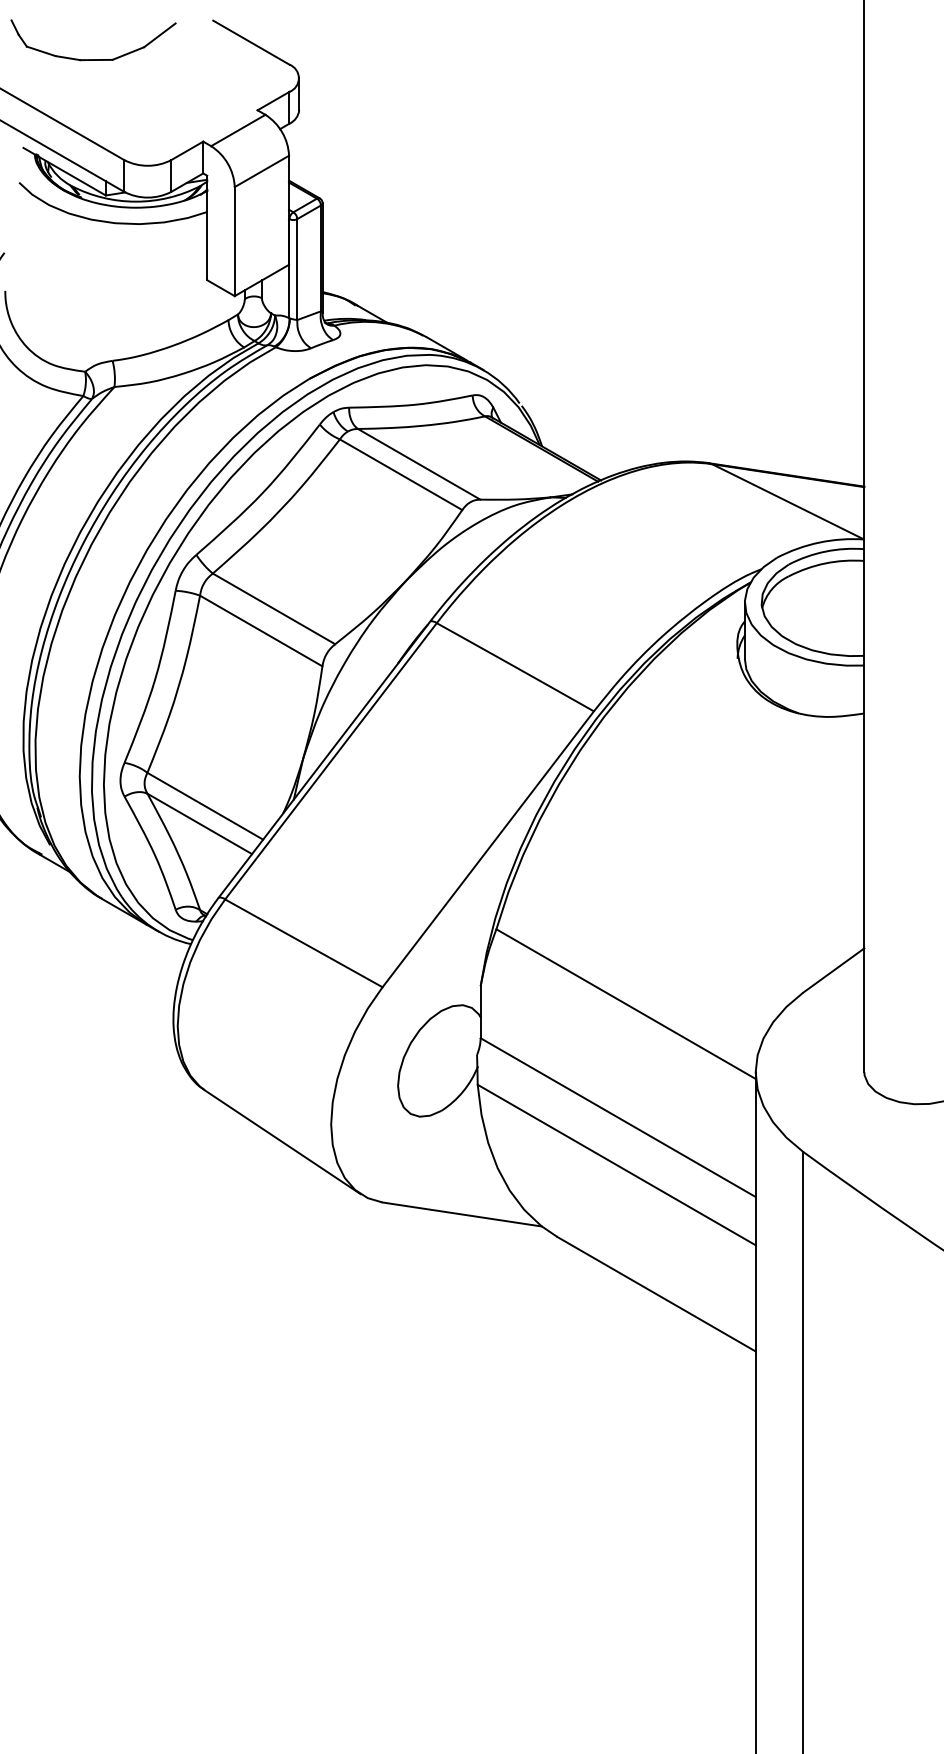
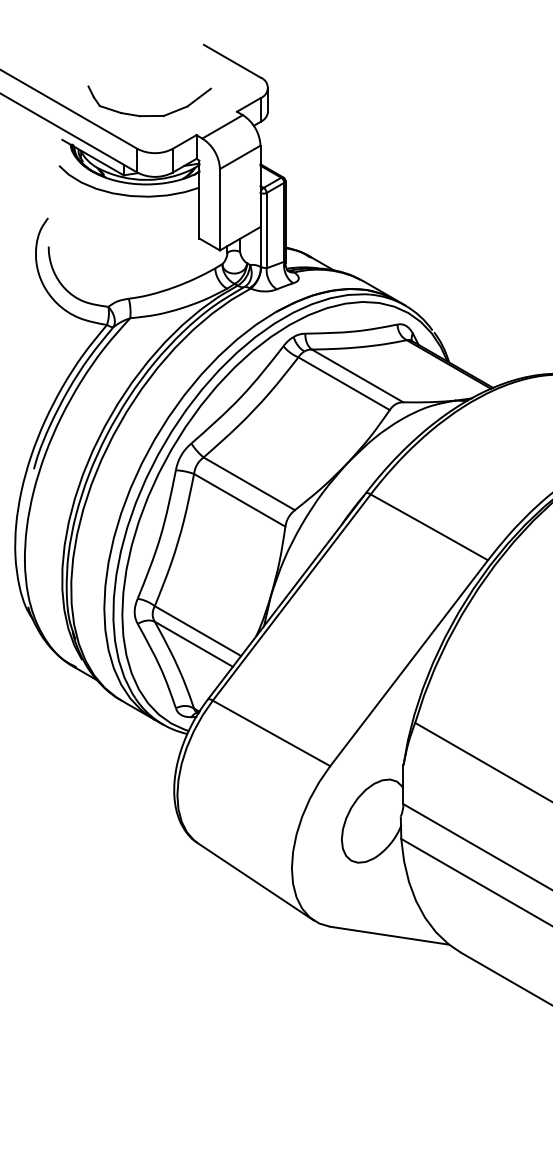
part: (93, 59) -> (149, 115), moved

